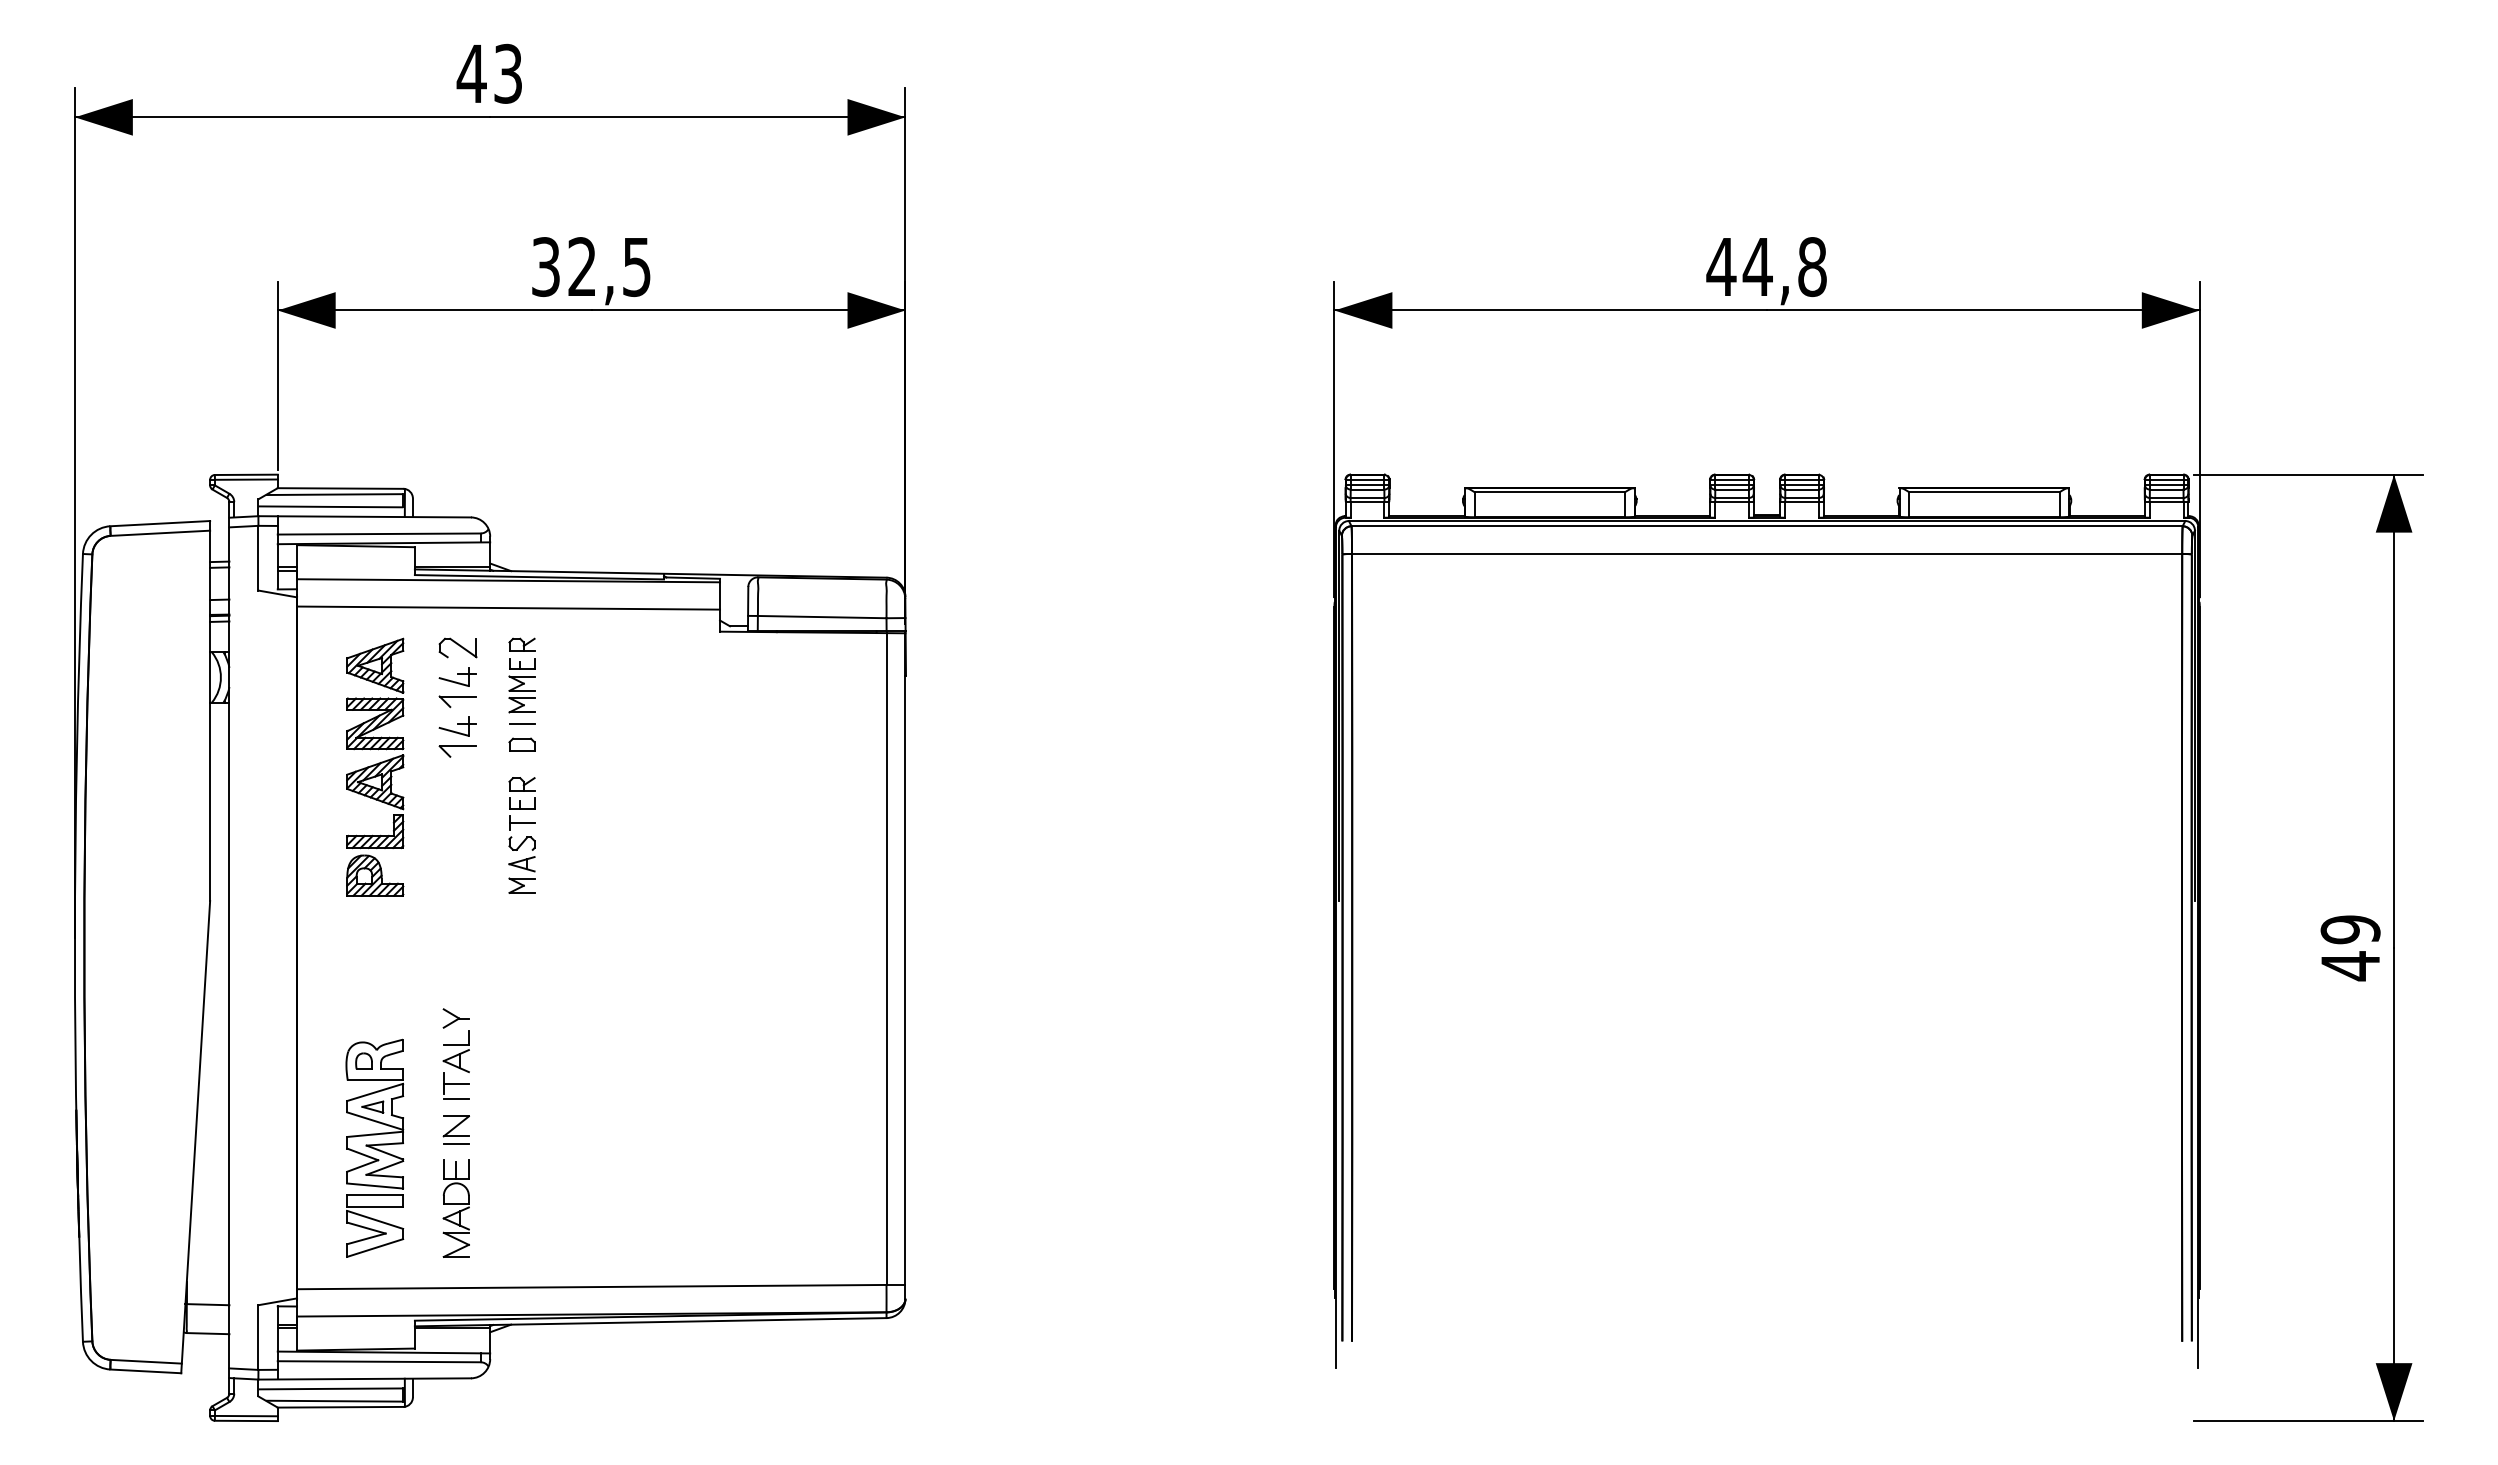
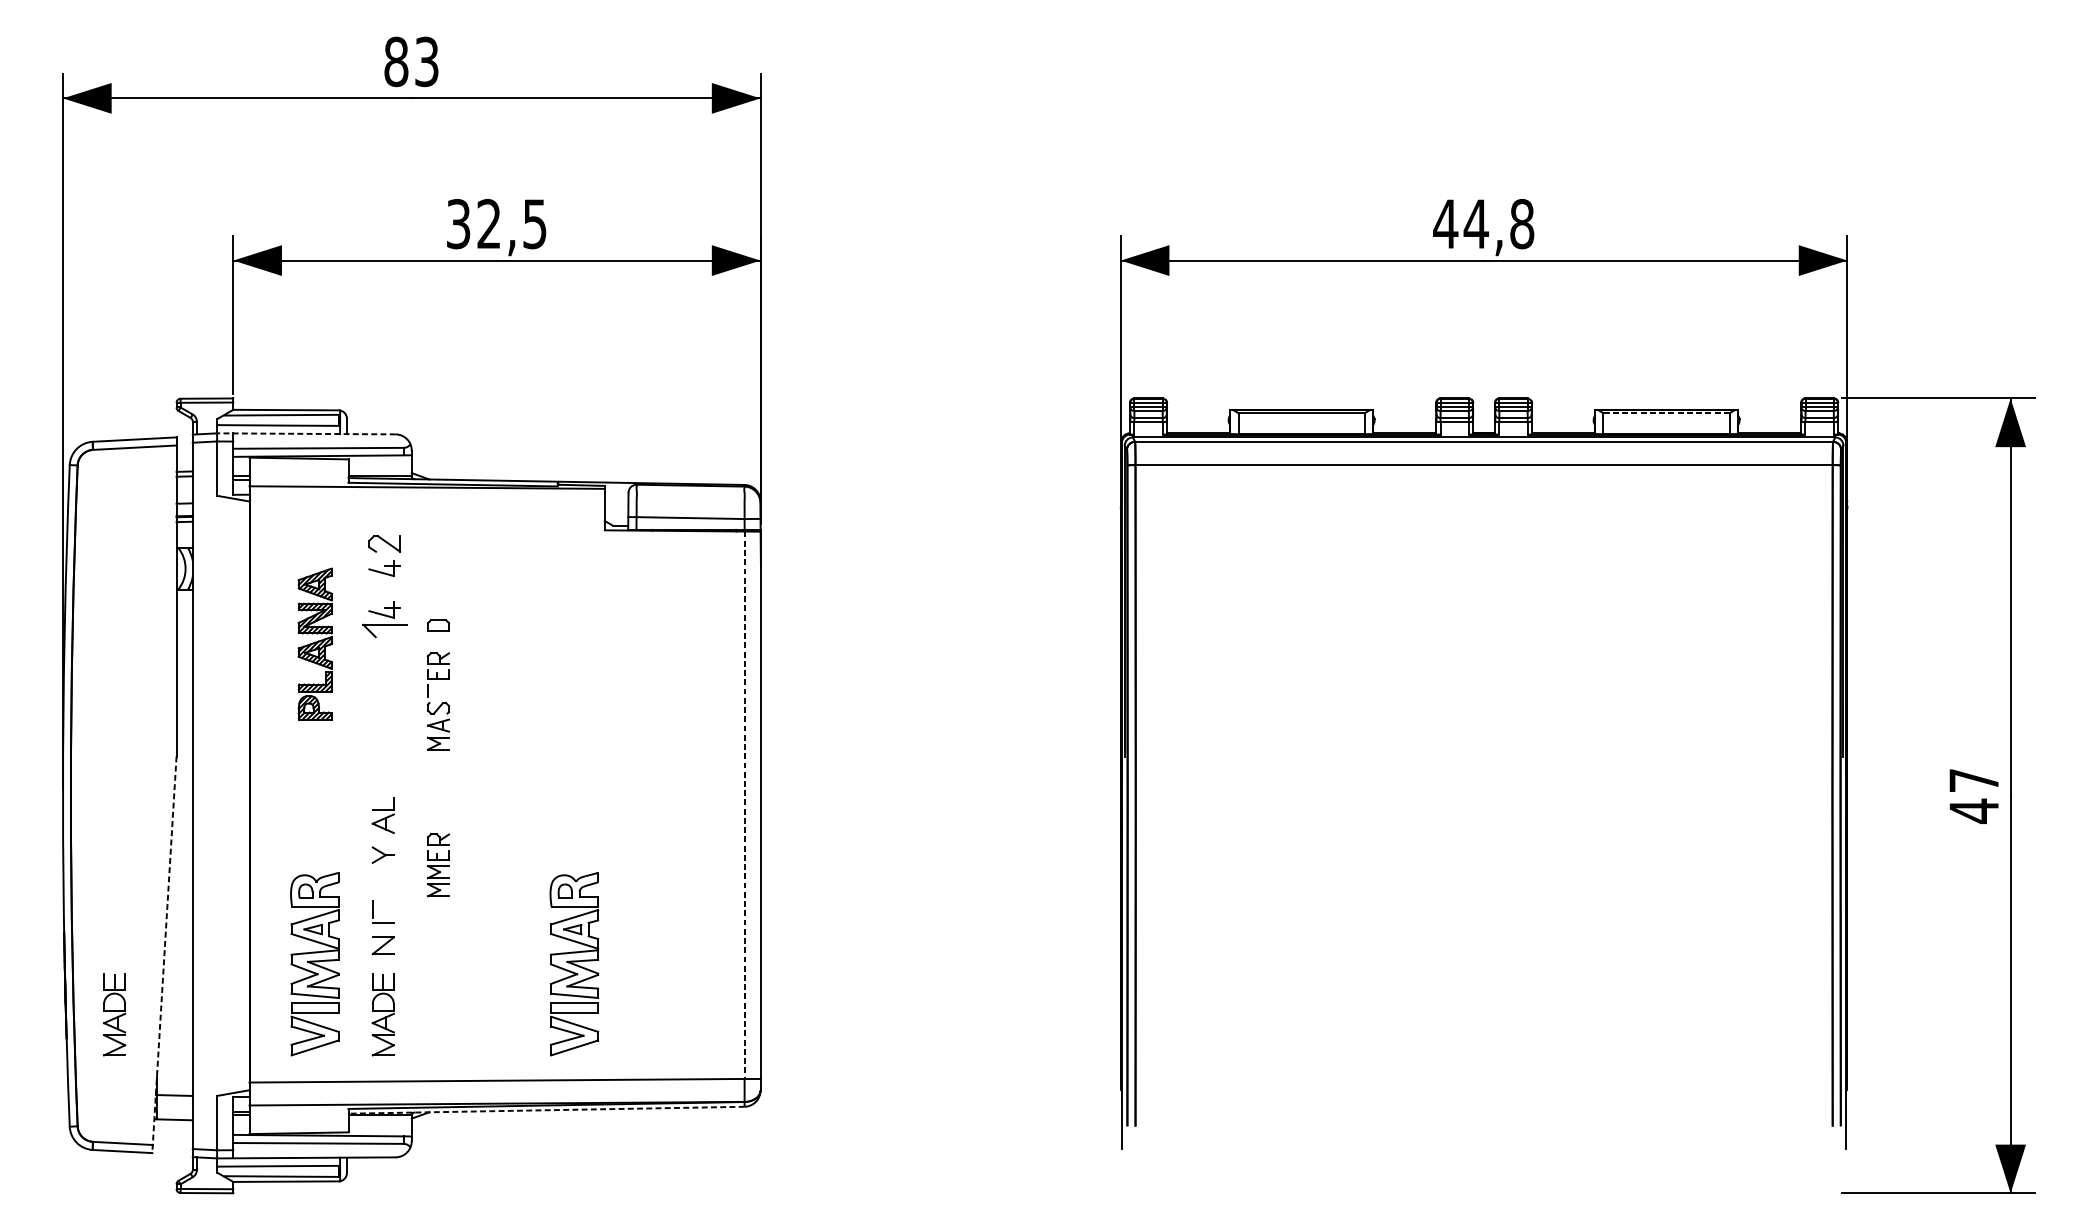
text: (471, 73) -> (396, 61), 43 -> 83
line: (1983, 492) -> (1665, 413), solid -> dashed
line: (364, 516) -> (306, 433), solid -> dashed
line: (508, 607) -> (427, 510), removed
part: (521, 675) -> (438, 865), moved
part: (457, 701) -> (384, 588), removed
line: (521, 723) -> (438, 607), removed
part: (457, 751) -> (384, 630), size x1.4
part: (375, 766) -> (315, 643), size x0.7
line: (521, 822) -> (438, 690), removed
text: (2350, 929) -> (1974, 780), 49 -> 47
line: (886, 959) -> (744, 805), solid -> dashed
part: (455, 1051) -> (382, 815), moved
line: (455, 1083) -> (382, 909), removed
line: (195, 1137) -> (164, 955), solid -> dashed
line: (455, 1143) -> (382, 960), removed
part: (683, 1147) -> (574, 963), added
part: (135, 1208) -> (113, 1014), added
line: (650, 1322) -> (546, 1110), solid -> dashed

